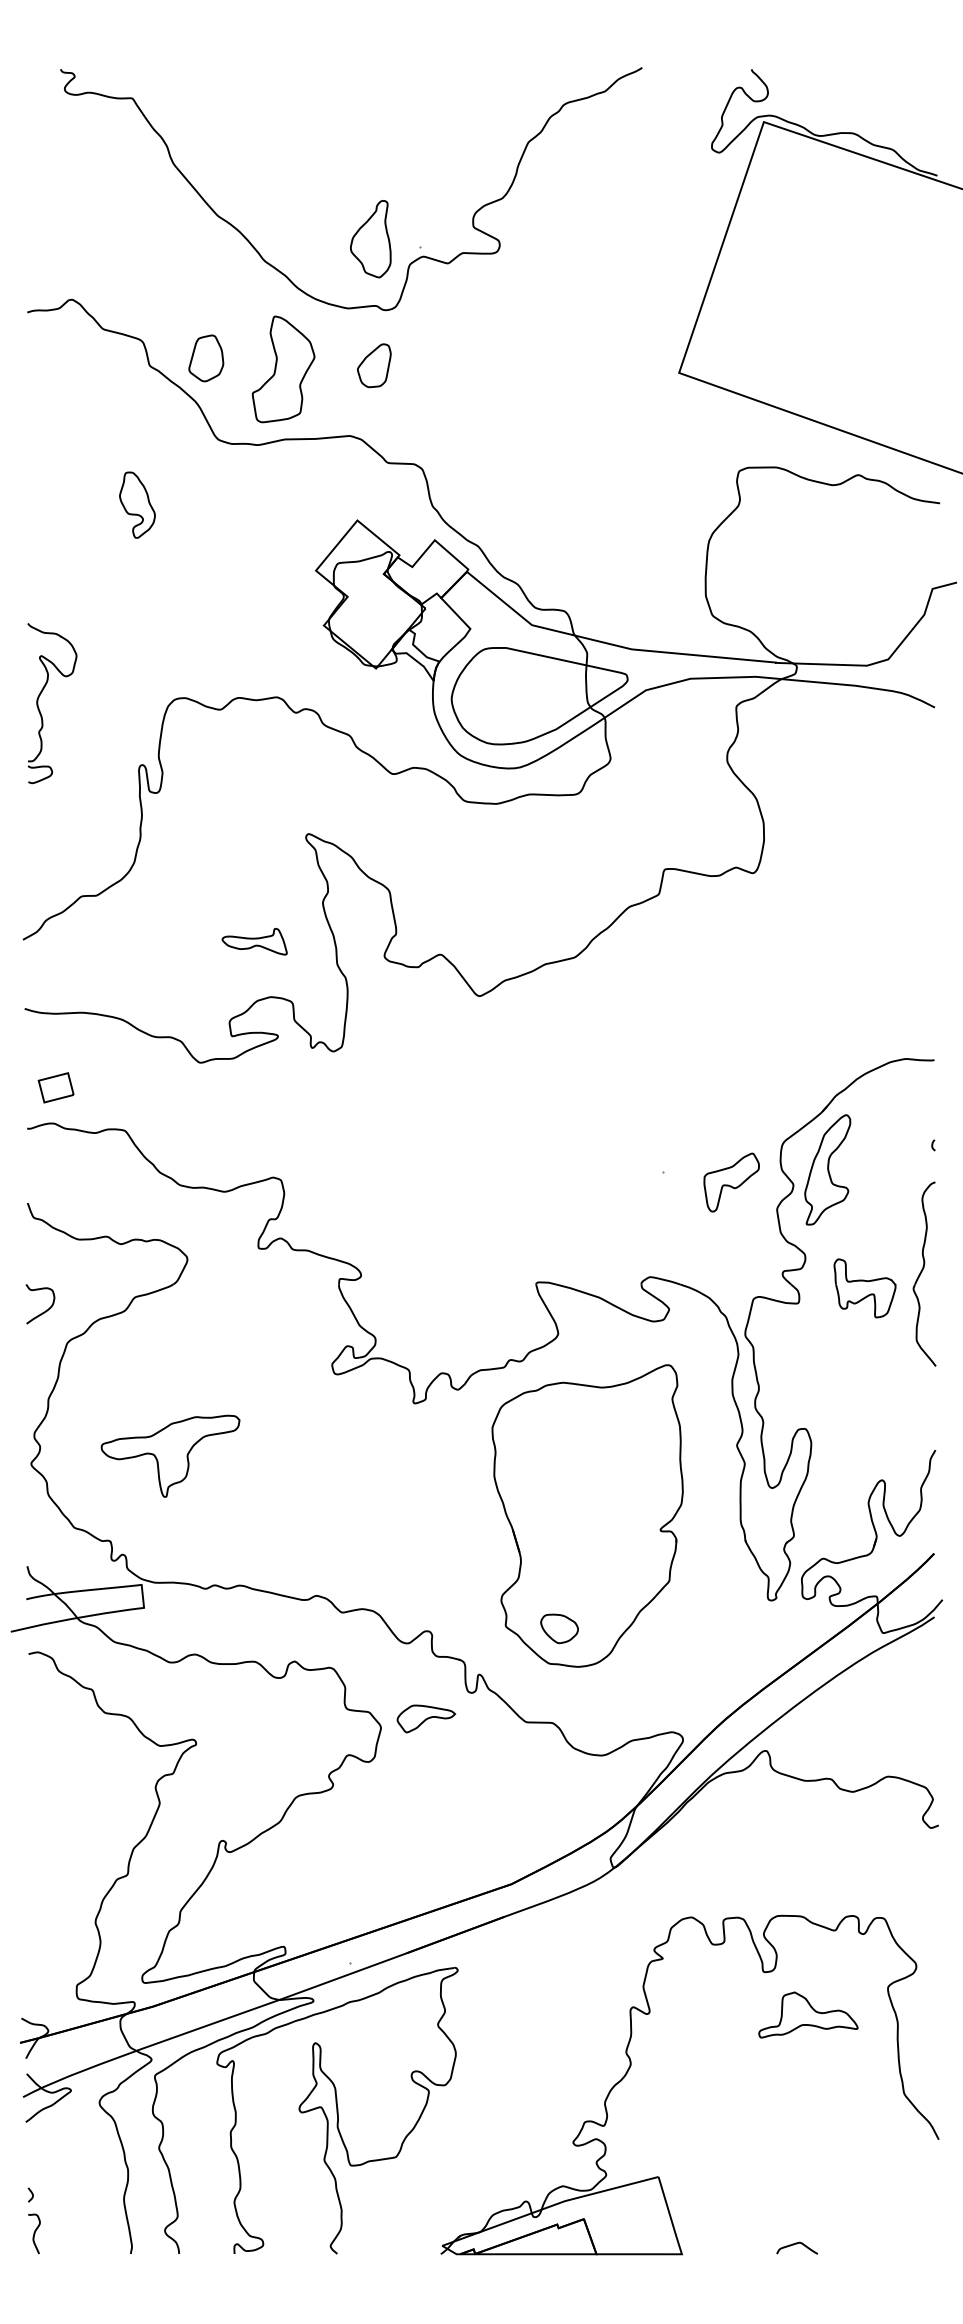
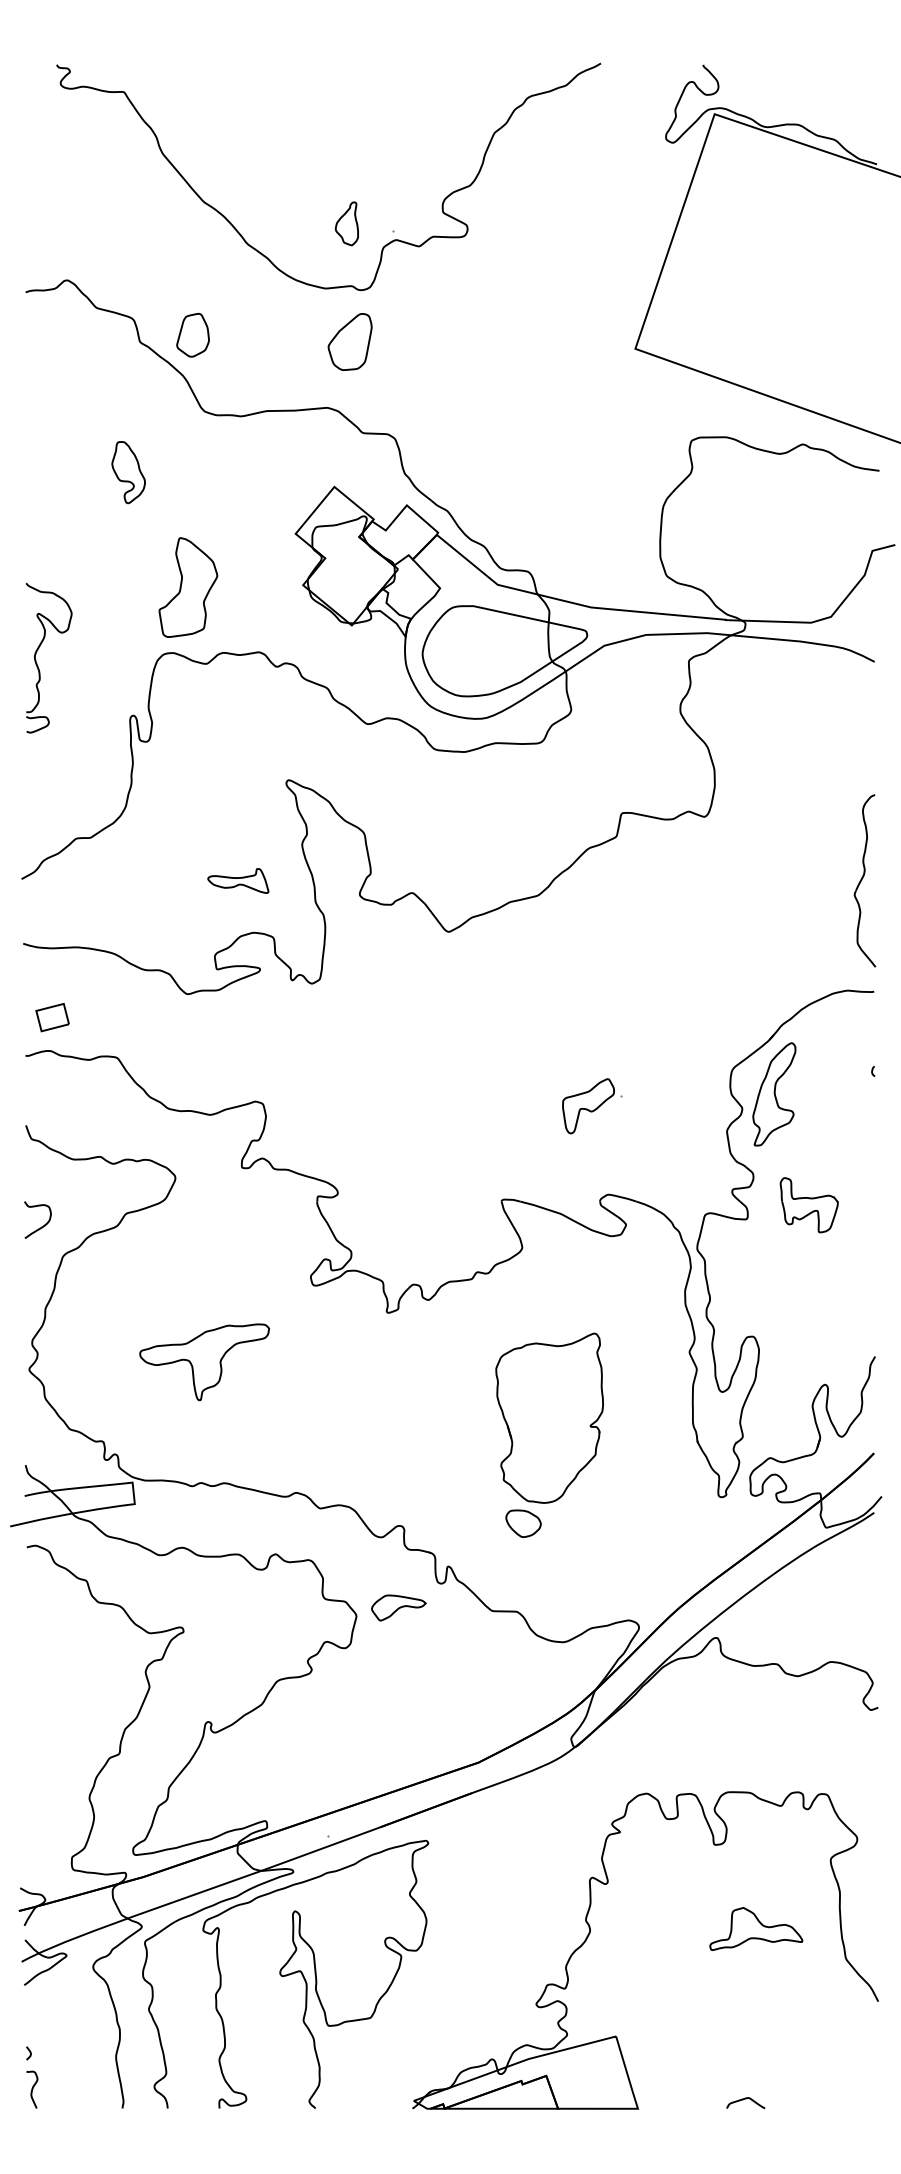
part: (370, 238) -> (346, 223), size x0.6
part: (374, 366) -> (350, 342), size x1.4
part: (283, 369) -> (188, 587), moved
part: (731, 1182) -> (588, 1106), moved
part: (924, 1273) -> (864, 880), moved
part: (170, 1456) -> (204, 1362), moved
part: (587, 1516) -> (549, 1418), size x0.6
part: (808, 2014) -> (756, 1928), moved

